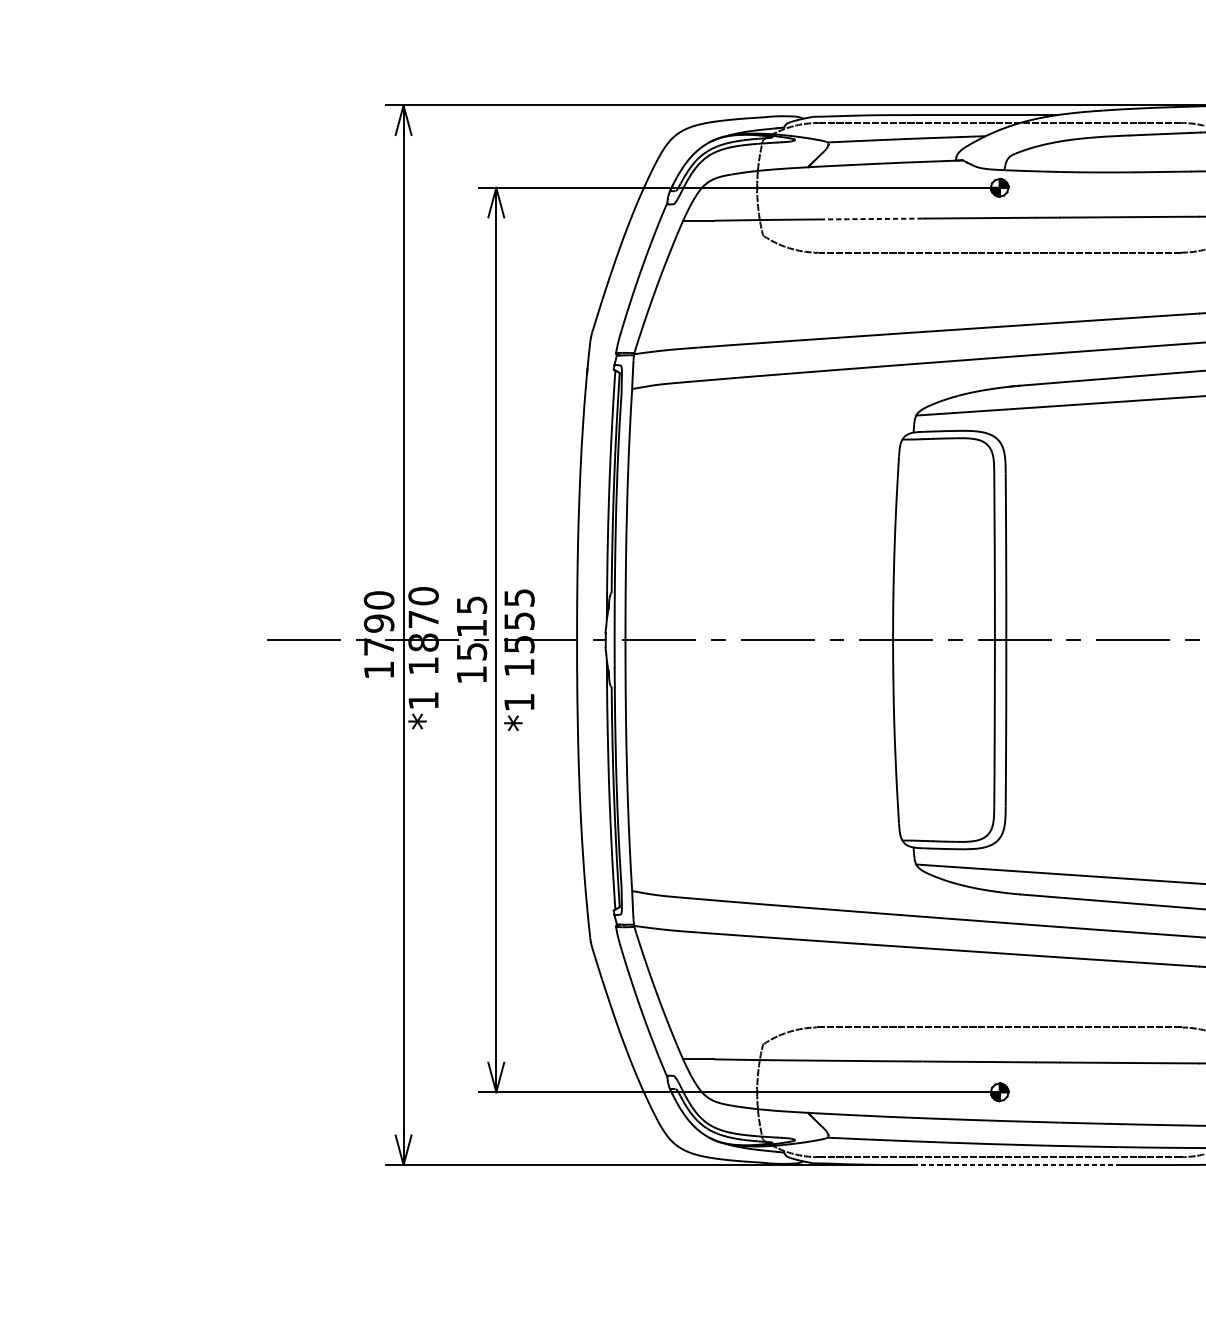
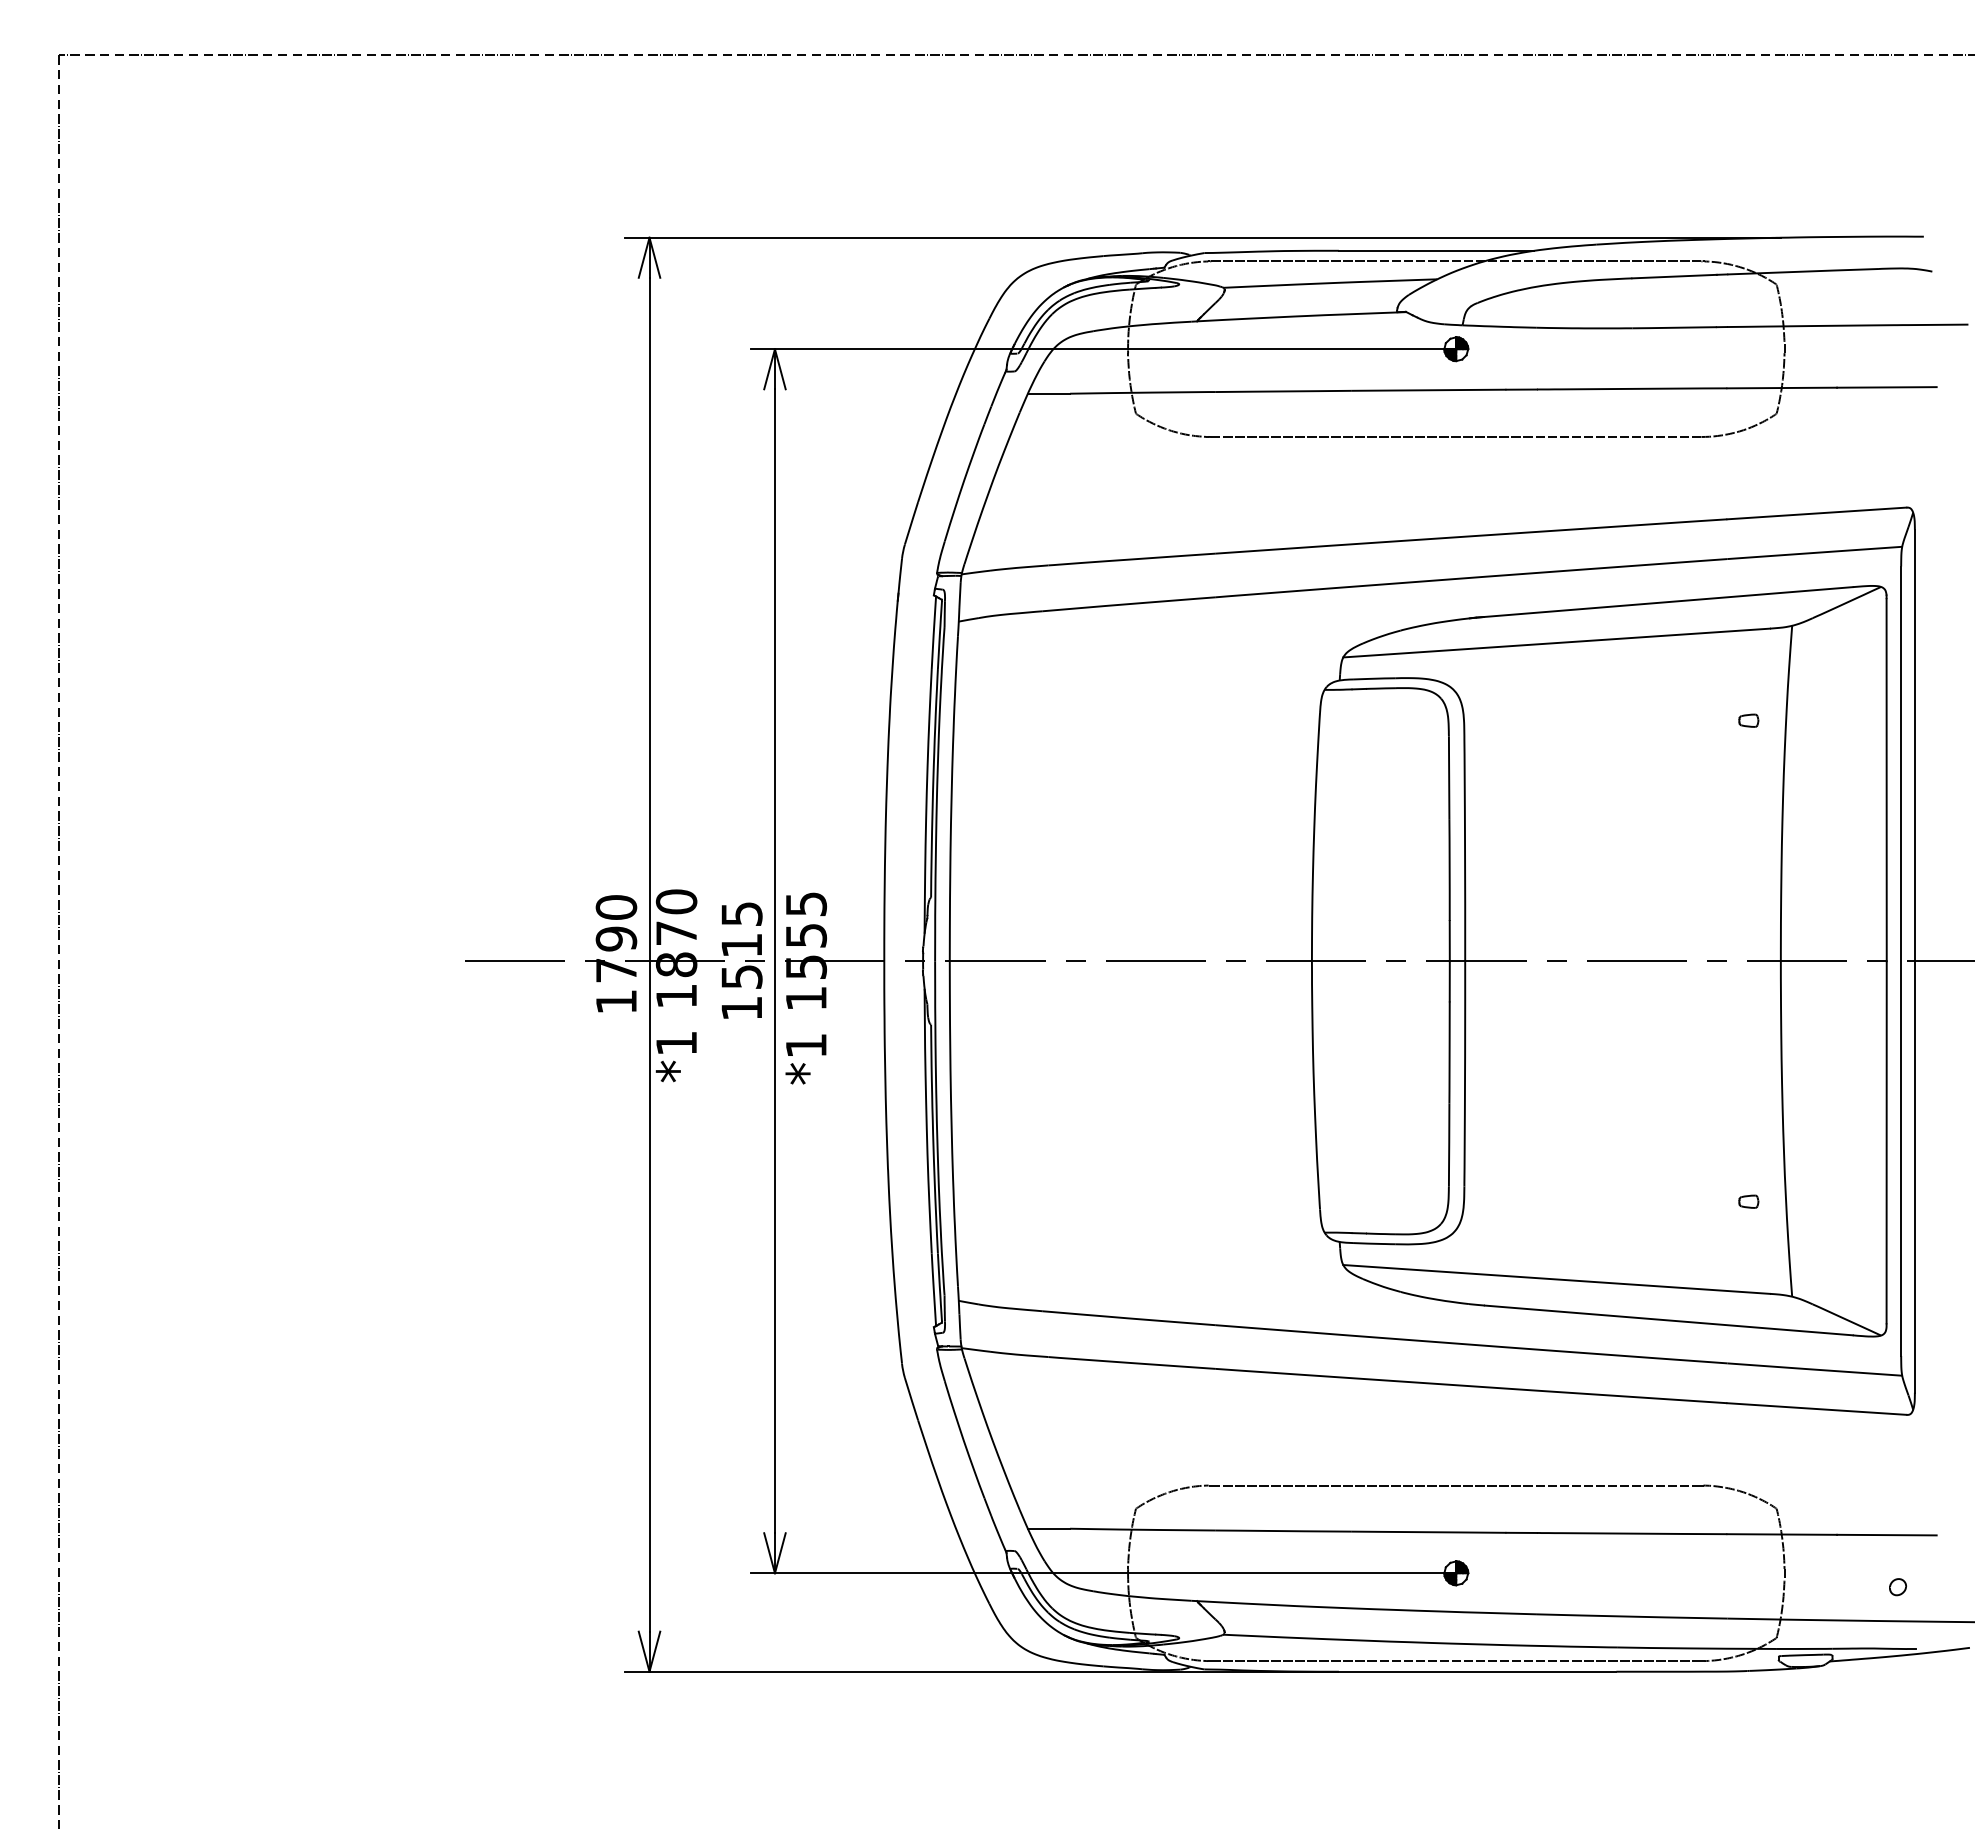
line: (872, 219) -> (1283, 391), dashed -> solid
line: (1015, 1164) -> (1477, 1671), dashed -> solid

